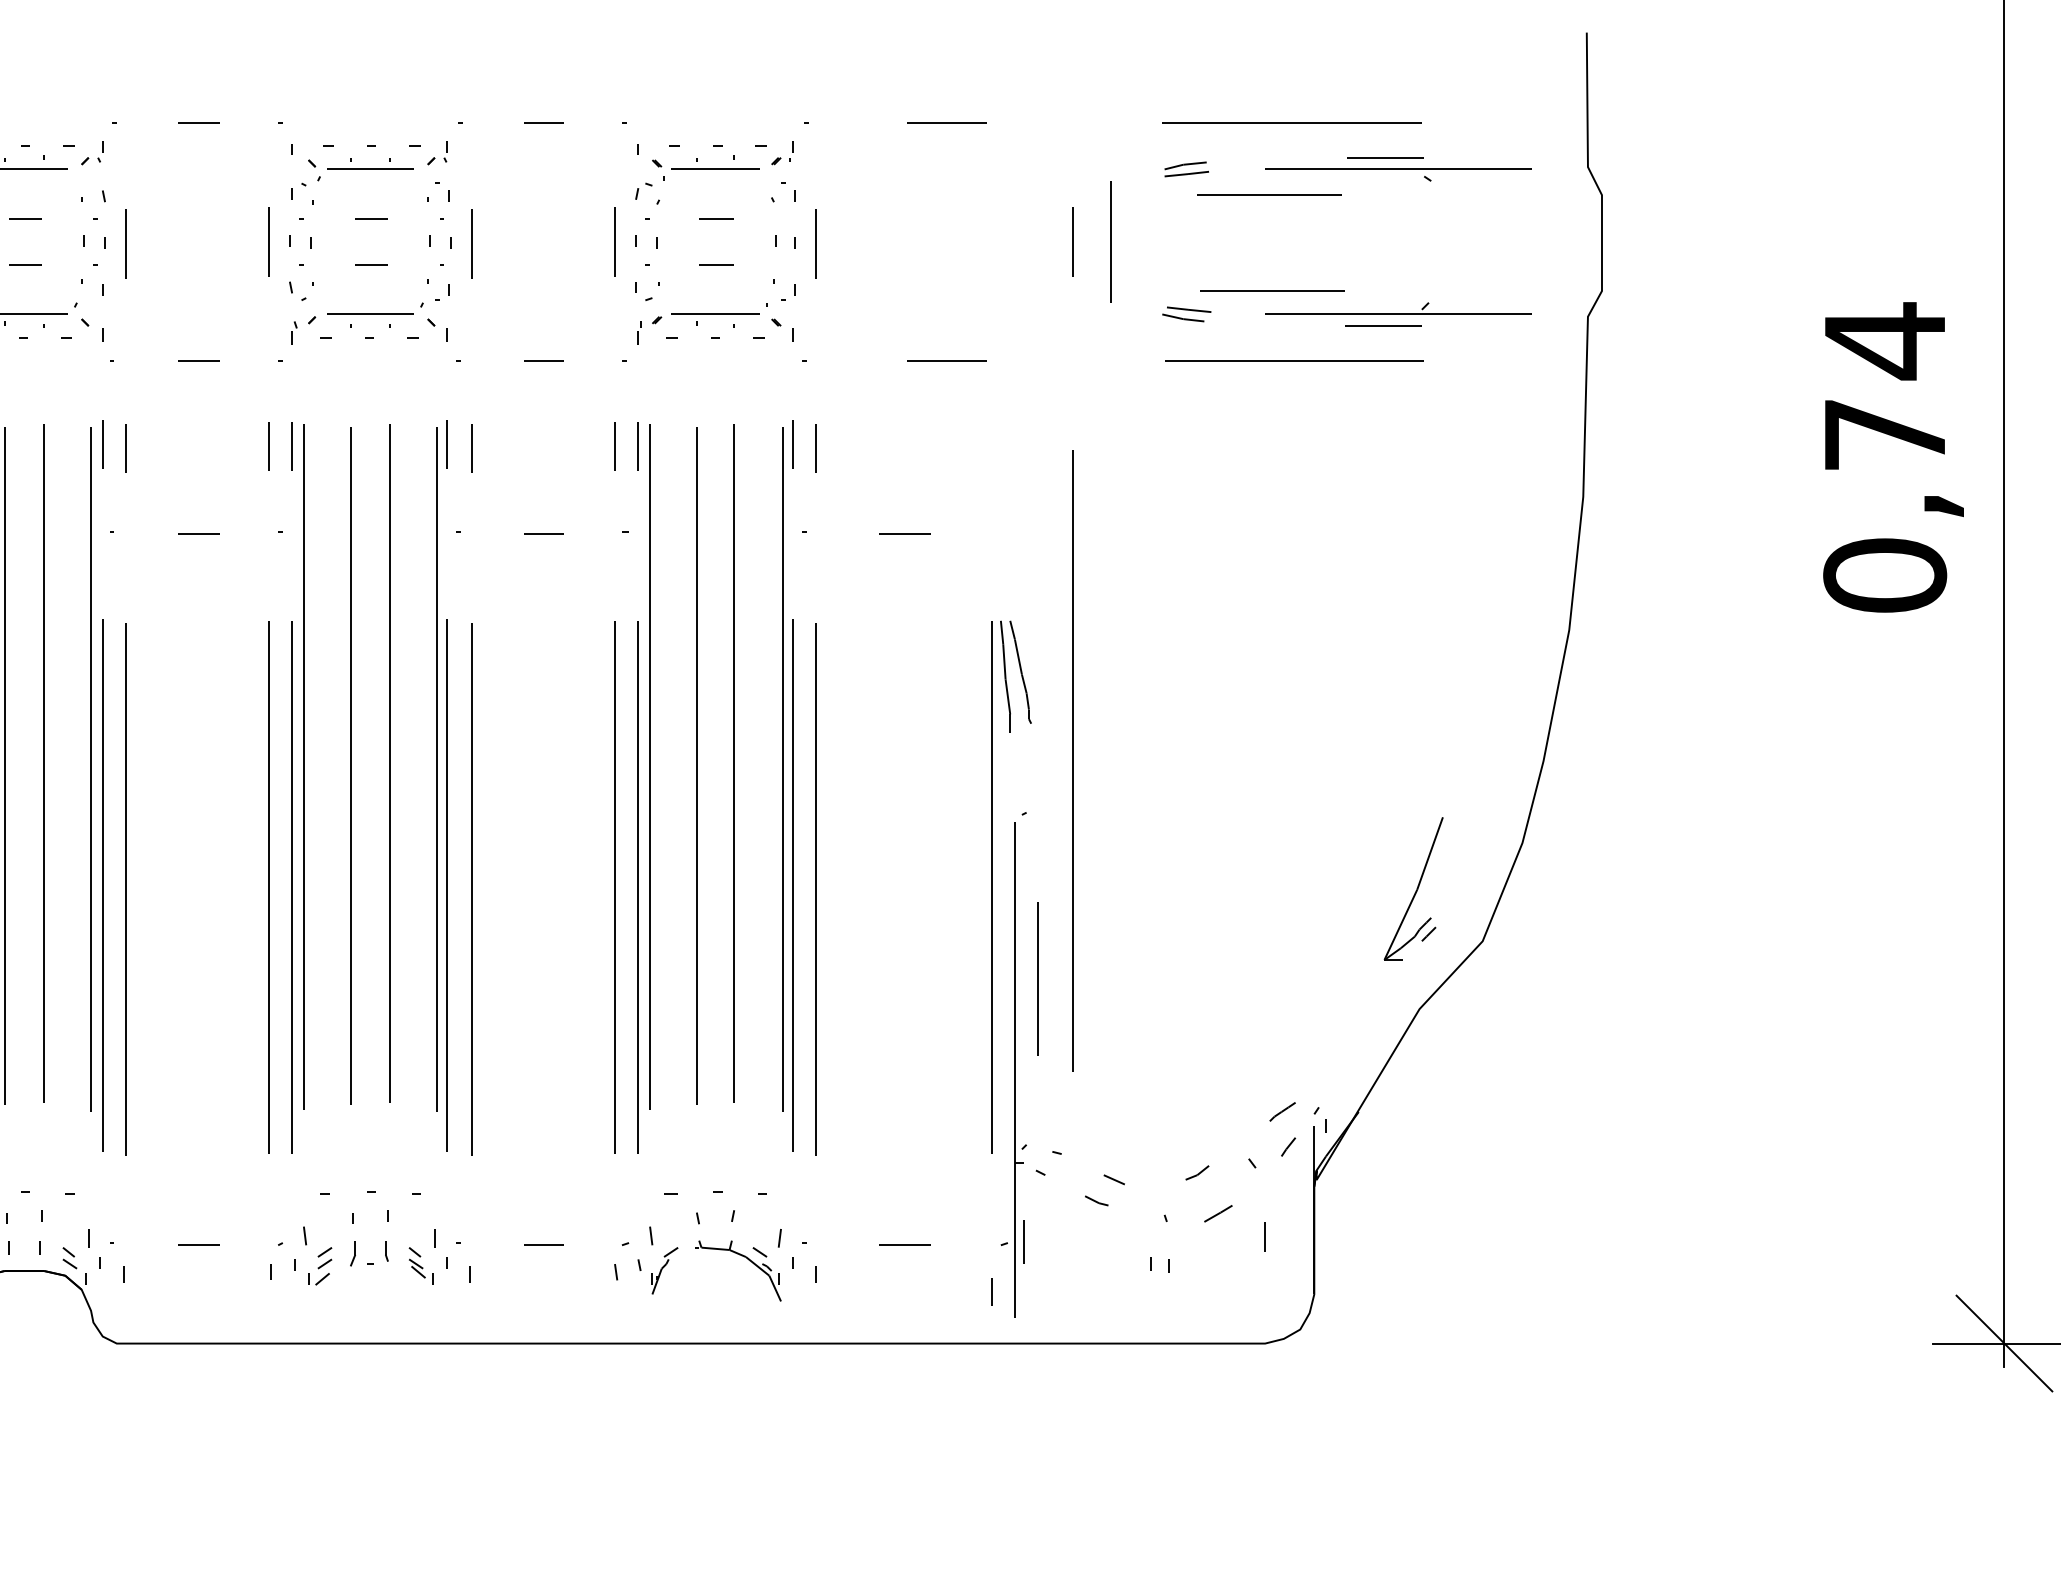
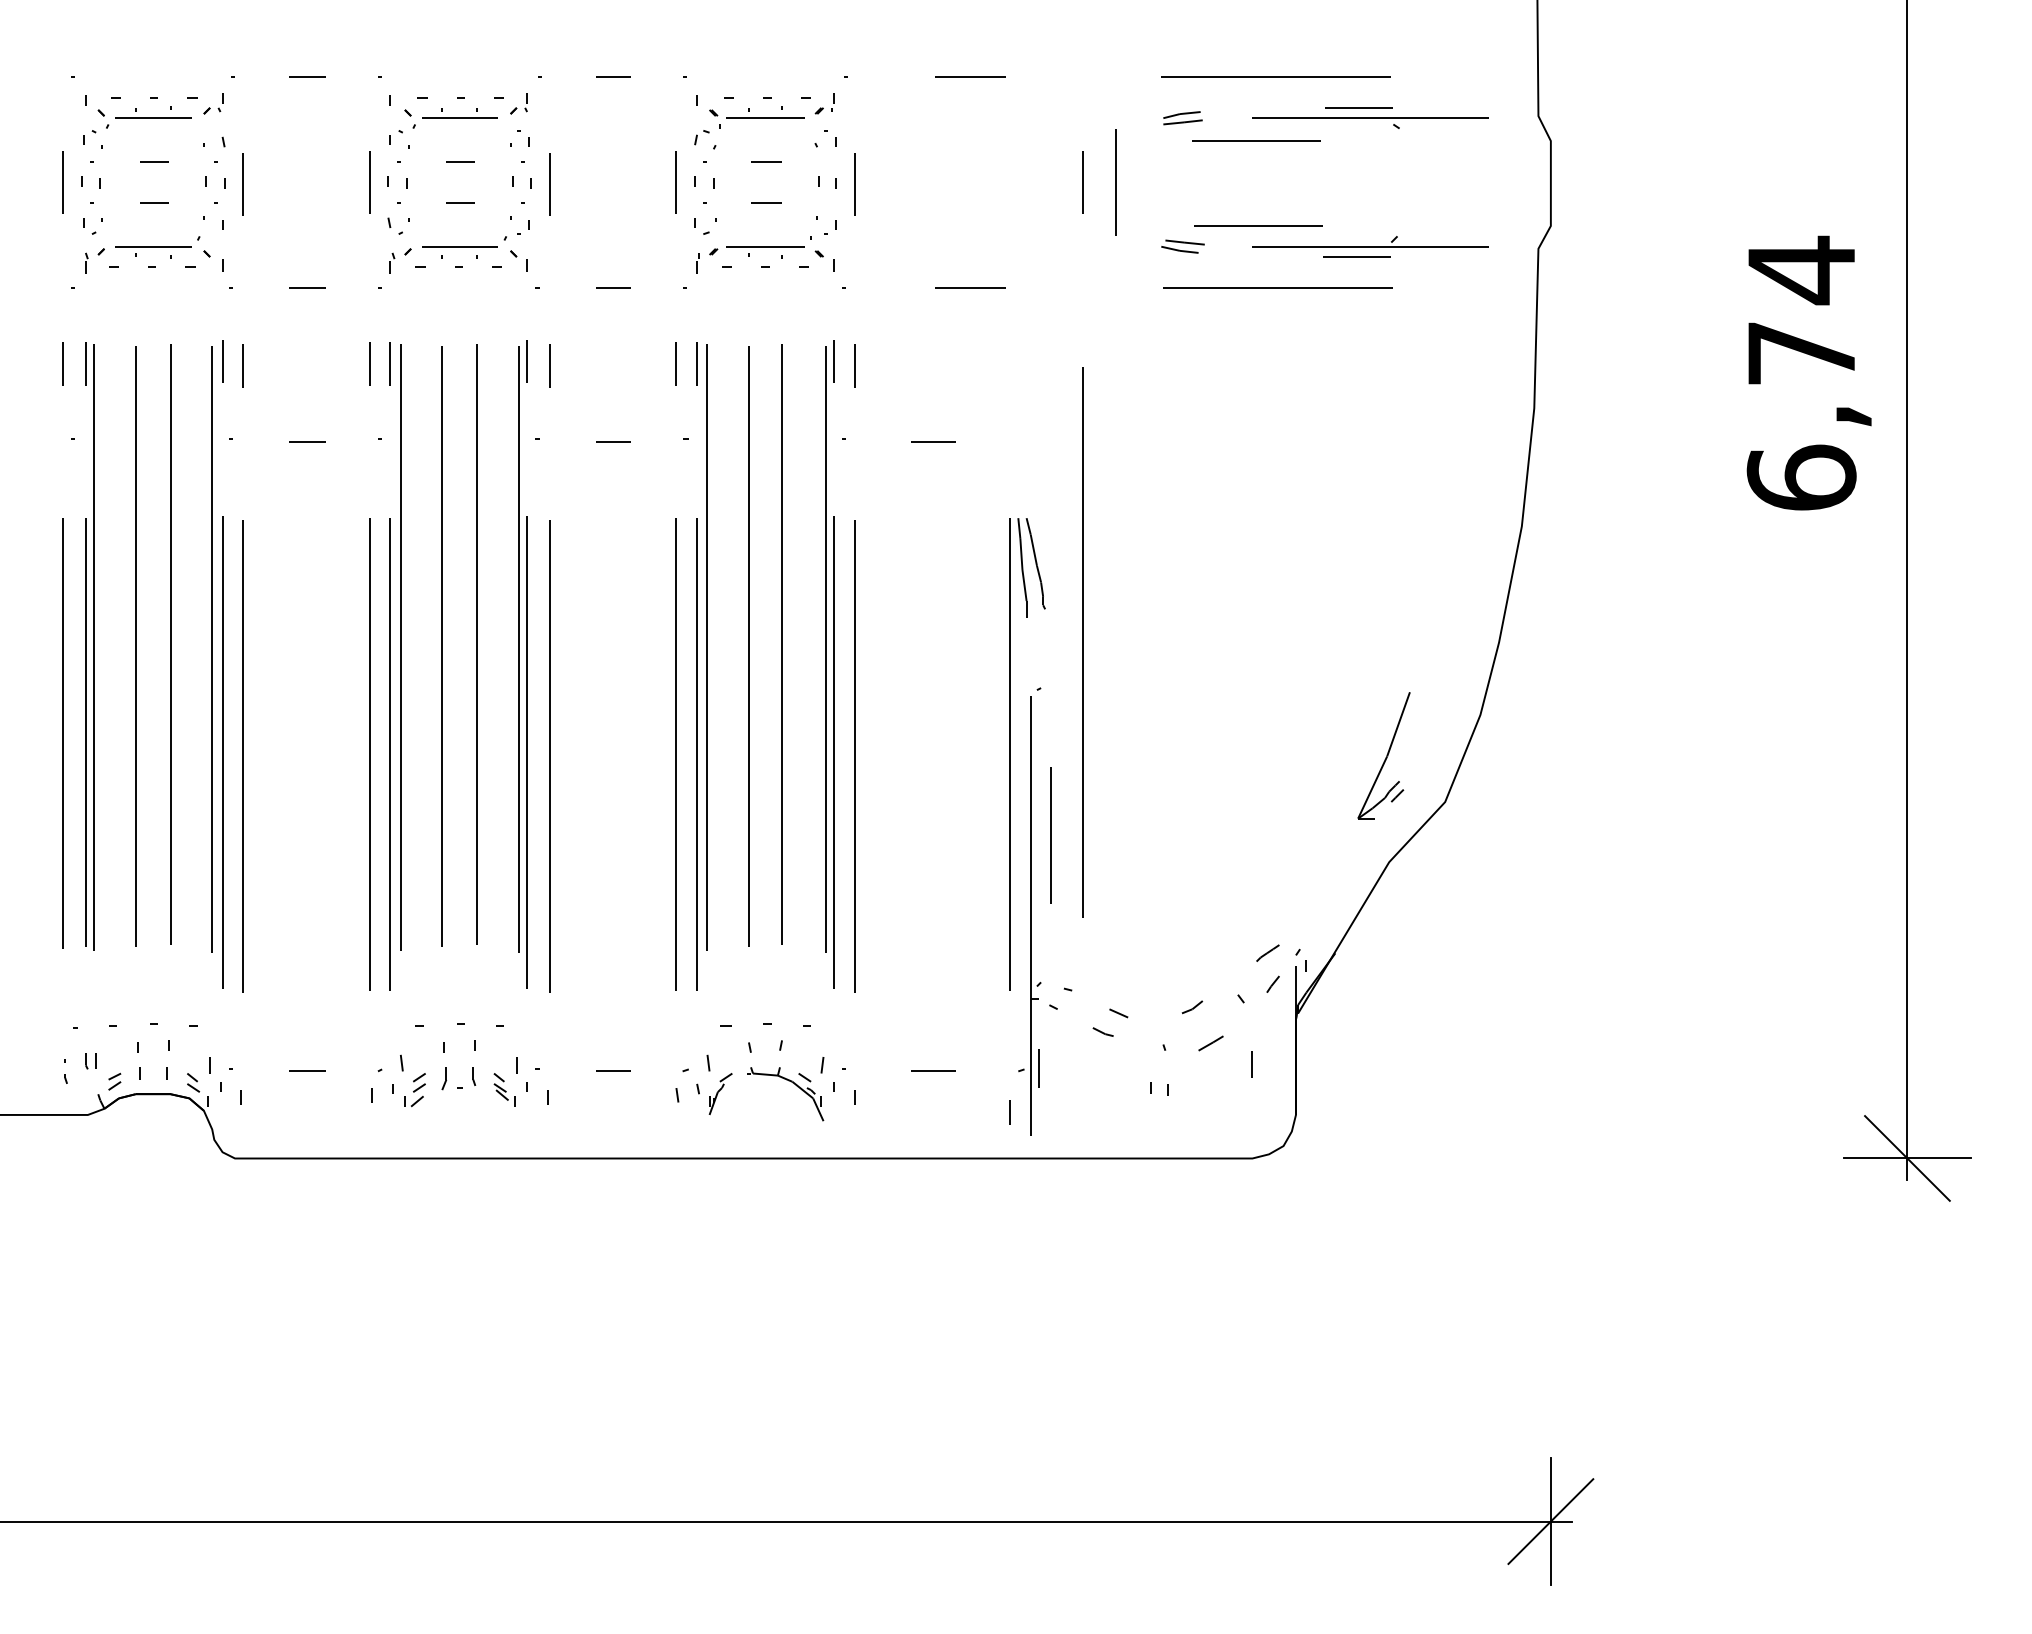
text: (1884, 574) -> (1801, 477), 0,74 -> 6,74

